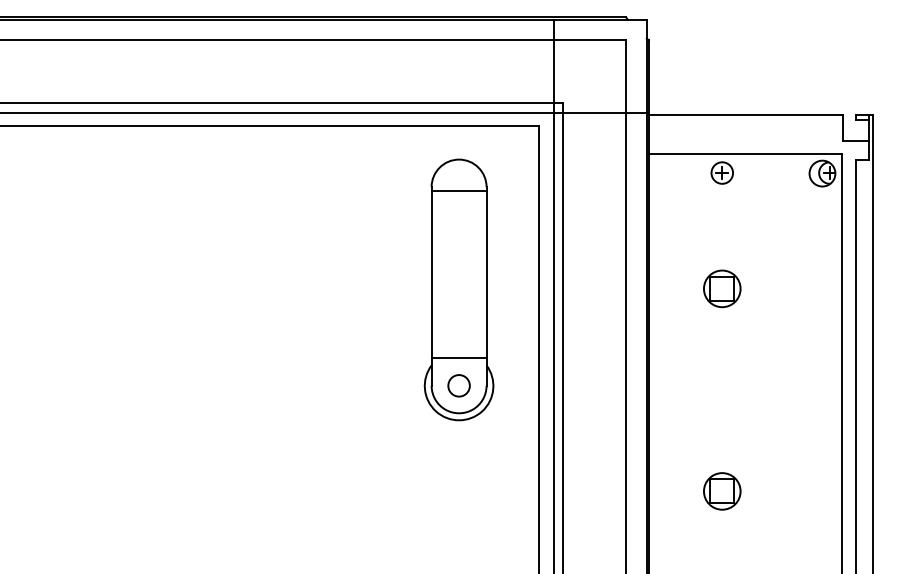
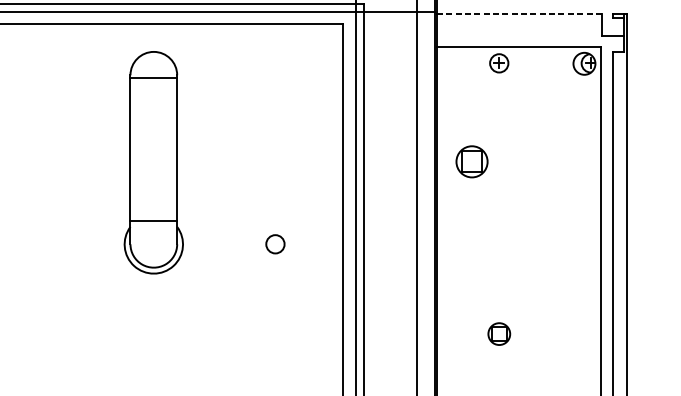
line: (745, 115) -> (518, 14), solid -> dashed
part: (722, 288) -> (472, 161), moved
part: (458, 289) -> (153, 162), moved
part: (722, 491) -> (499, 334), size x0.7

